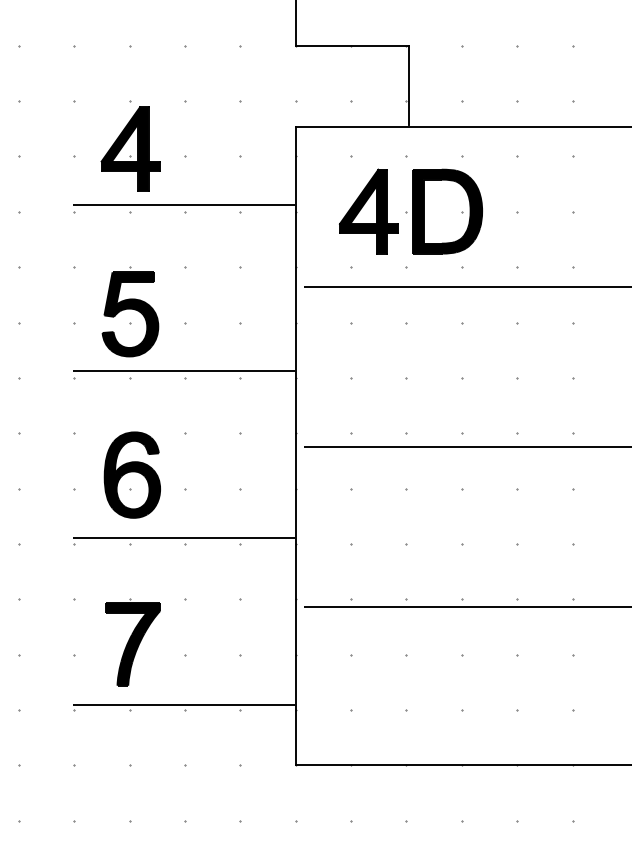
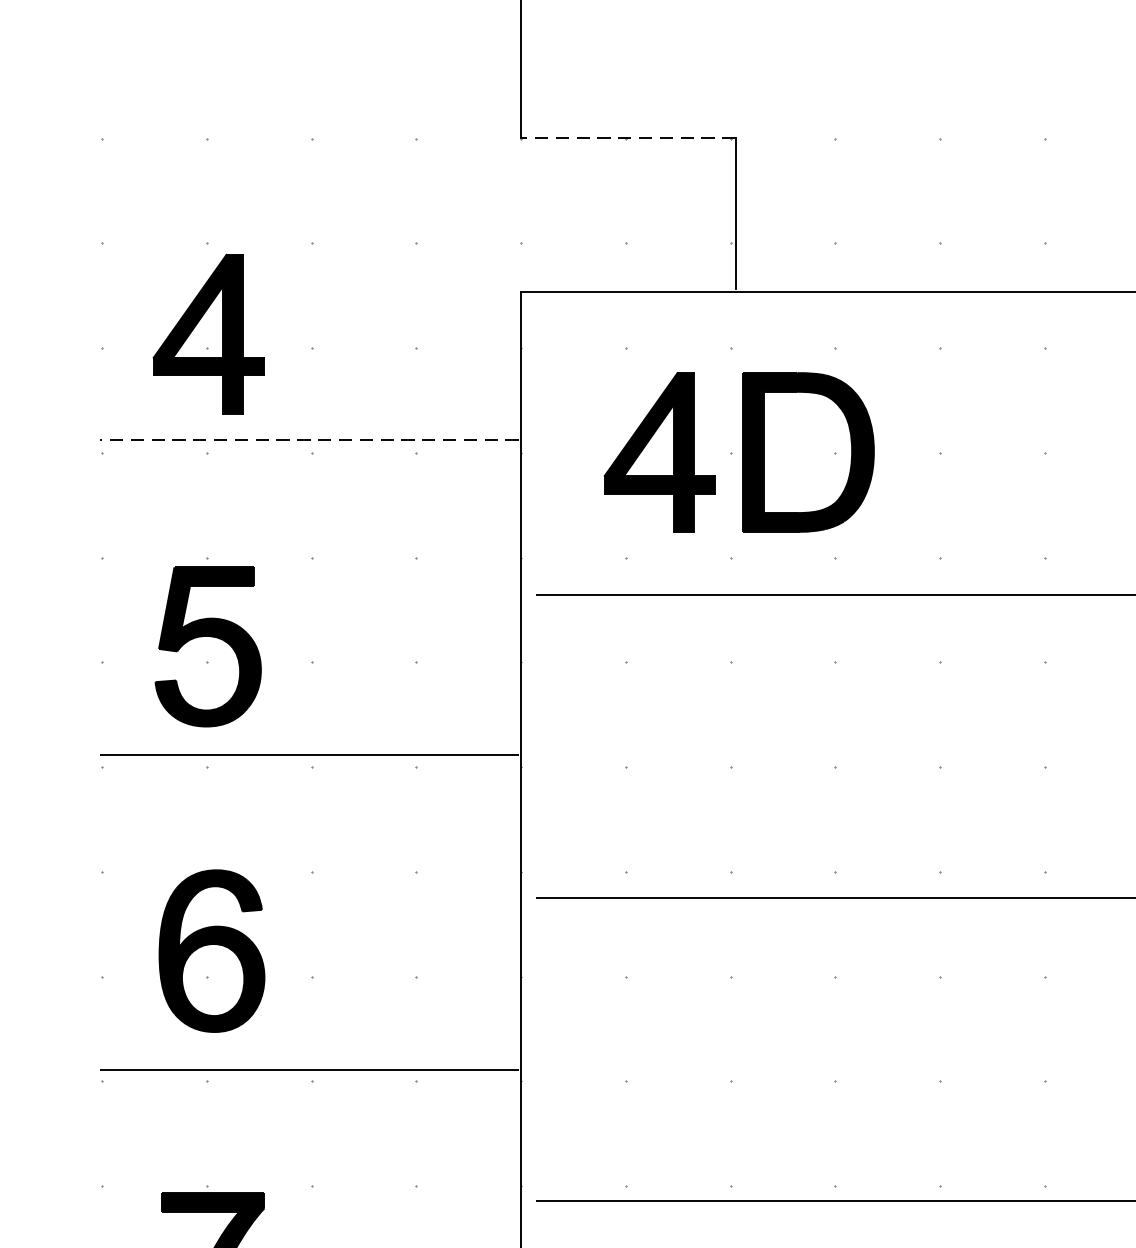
line: (352, 45) -> (628, 137), solid -> dashed
line: (183, 204) -> (308, 438), solid -> dashed

